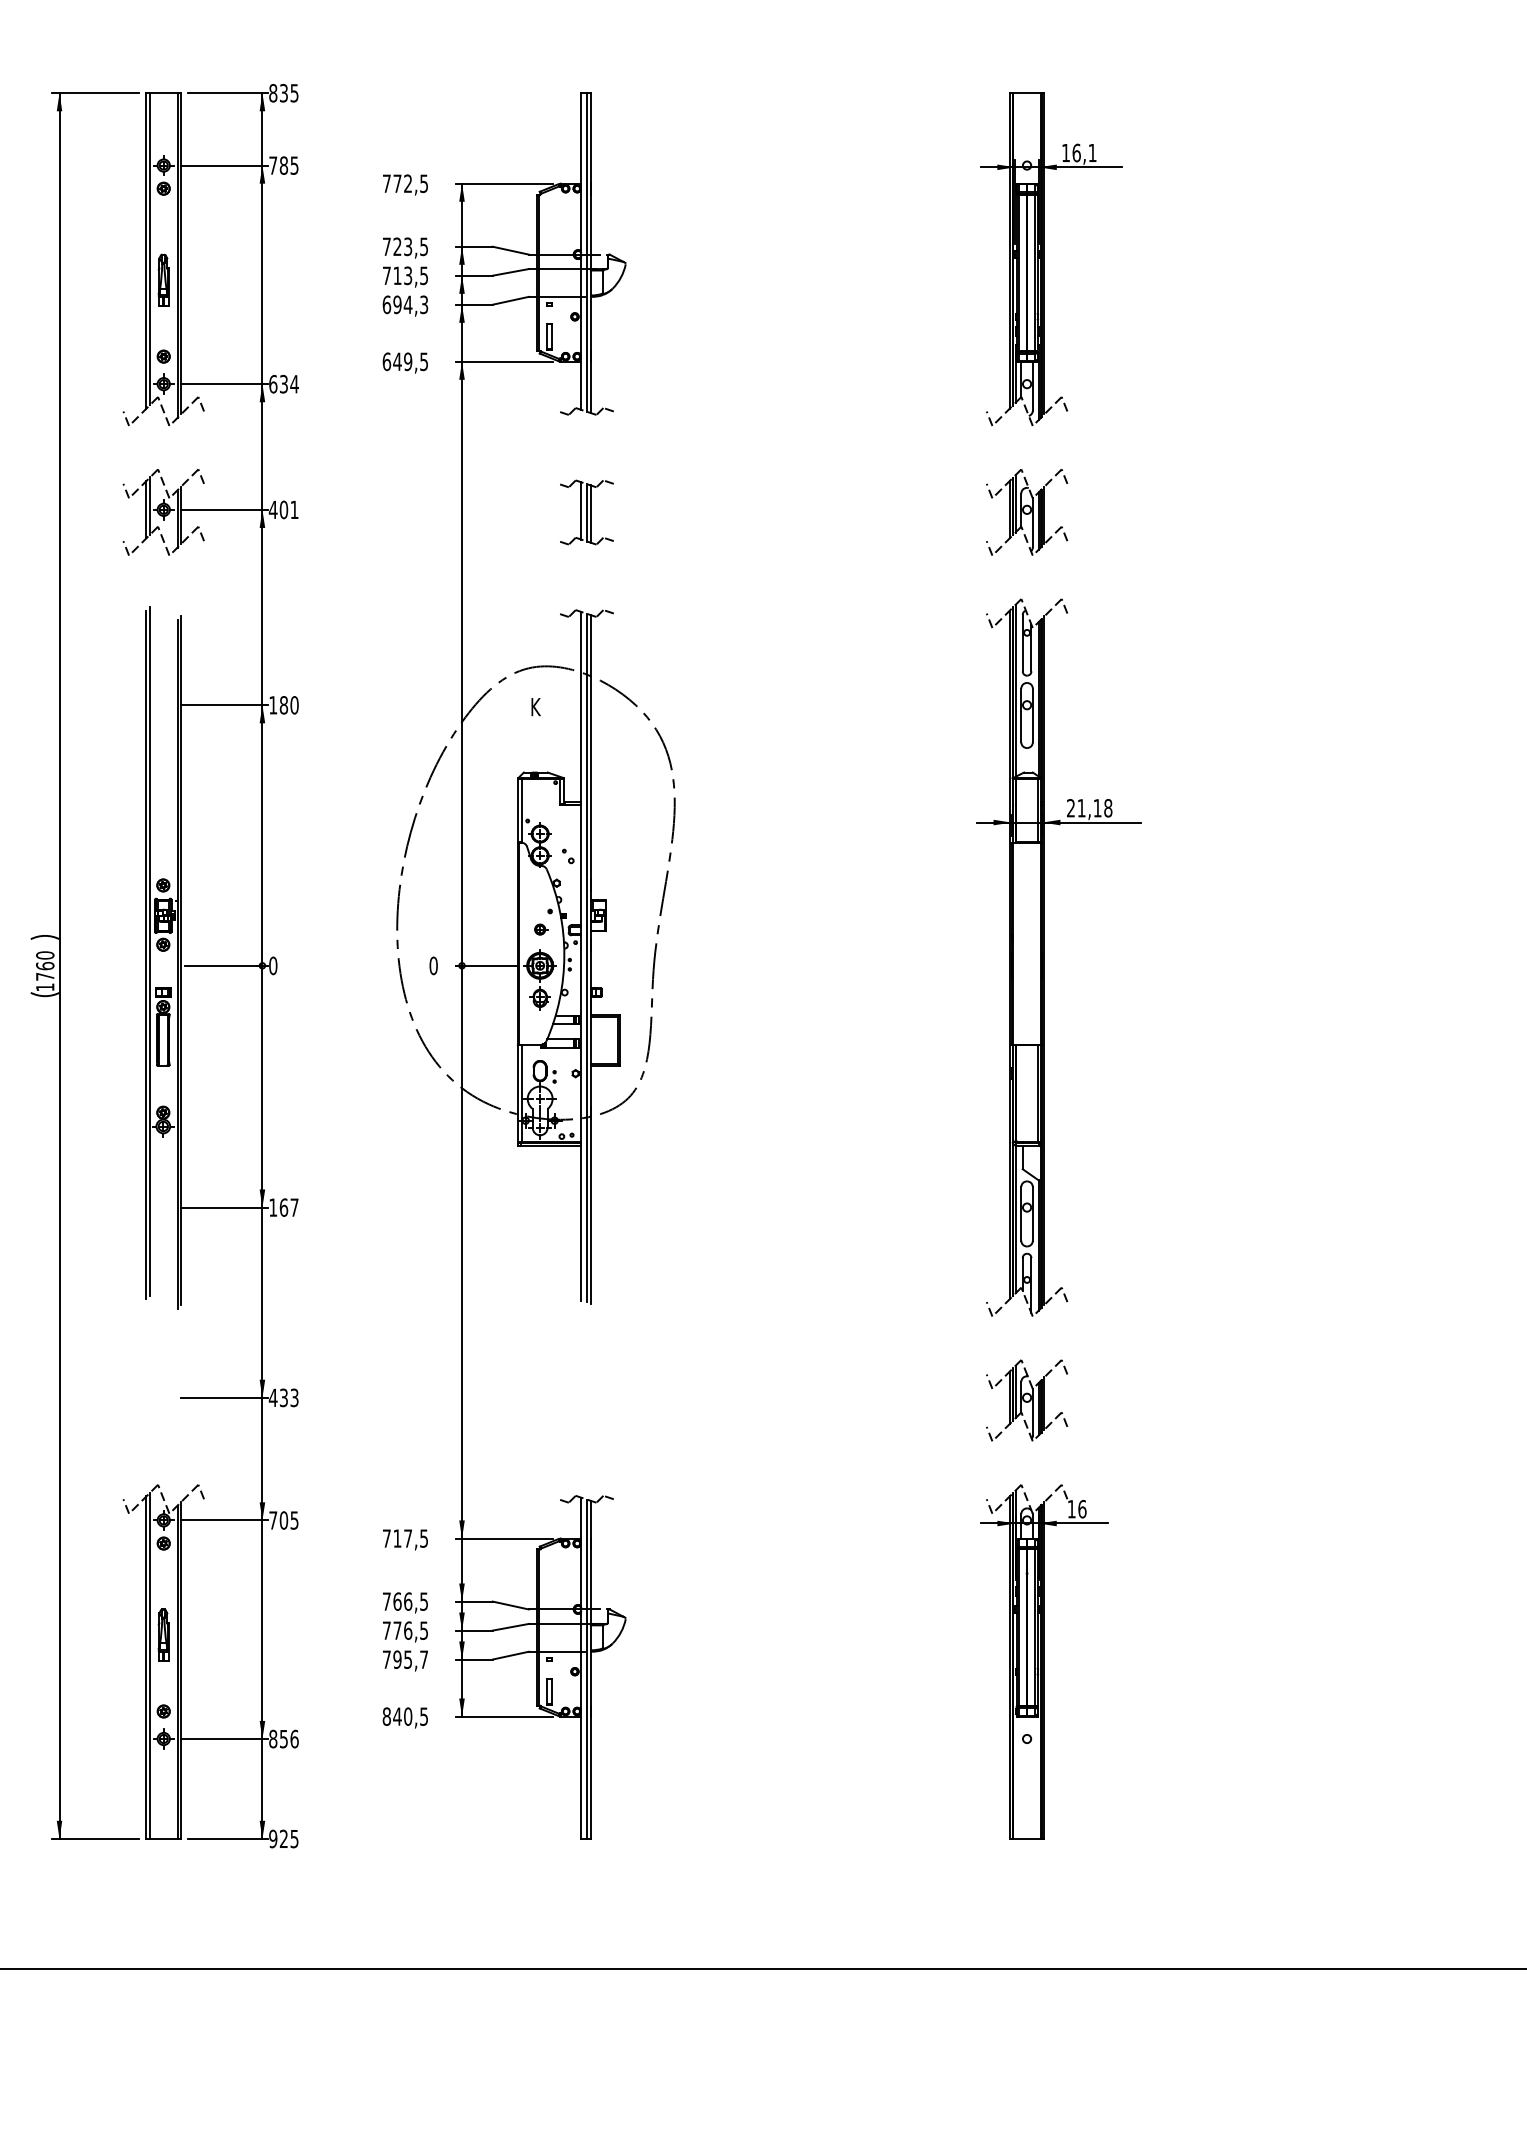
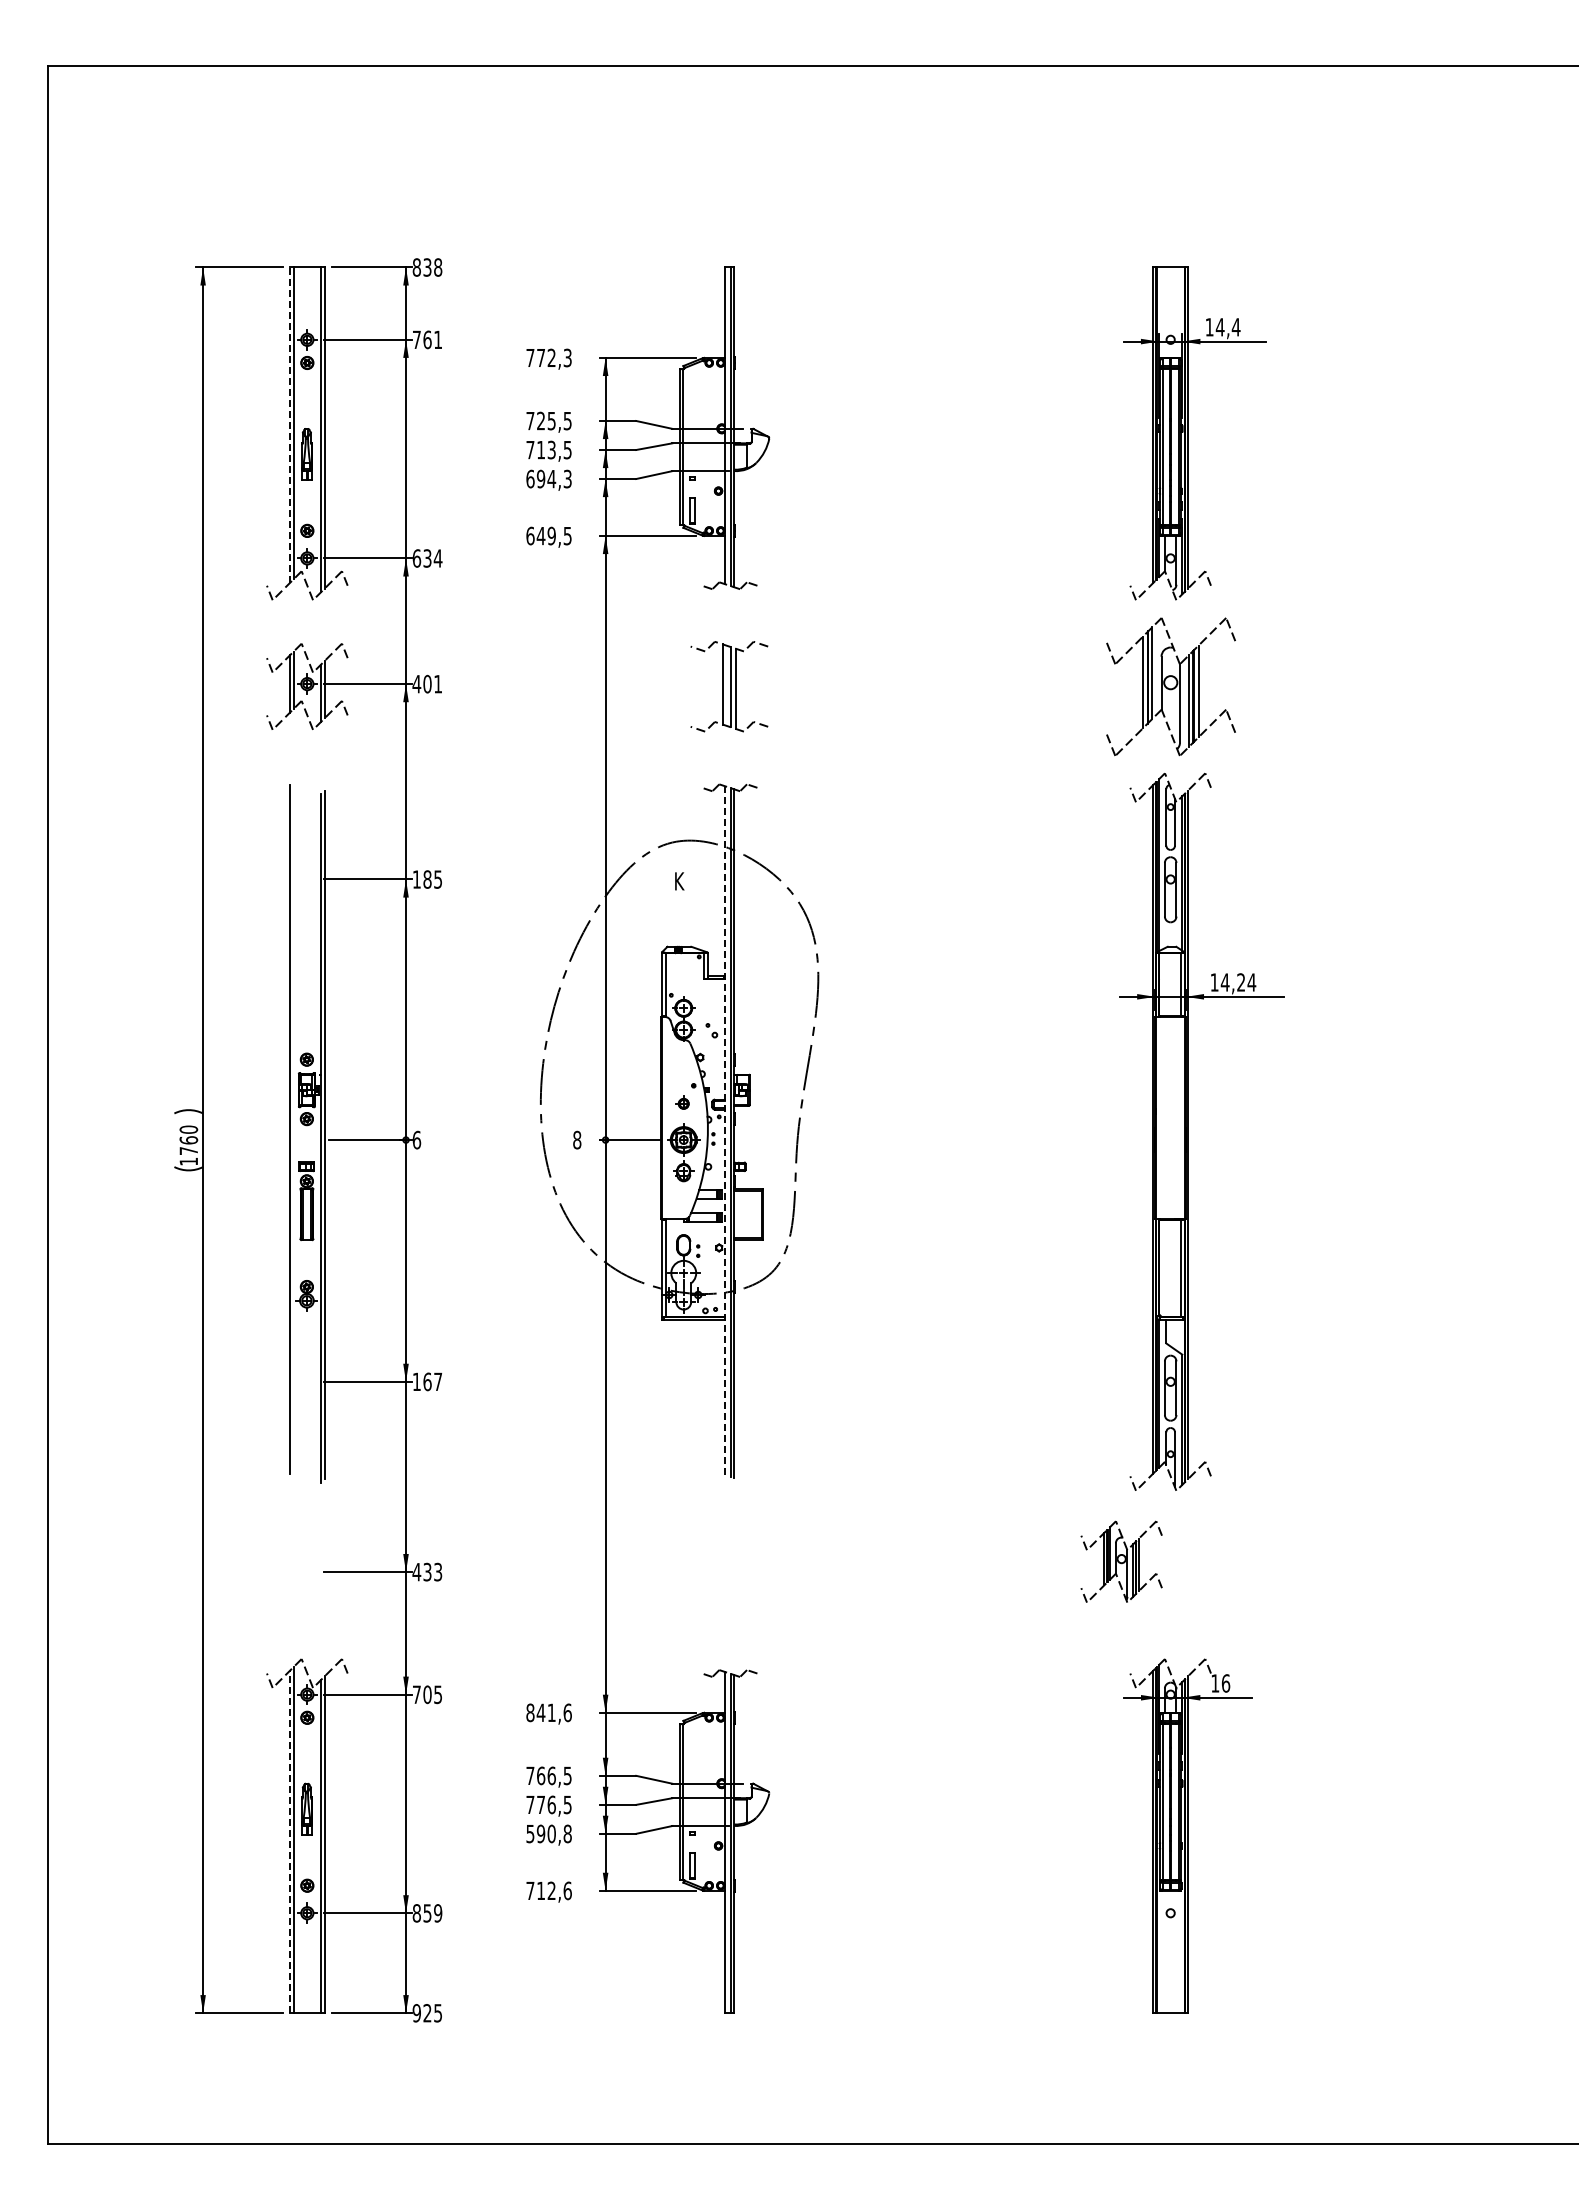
text: (294, 93) -> (438, 267), 835 -> 838
text: (1083, 153) -> (1227, 327), 16,1 -> 14,4
text: (288, 165) -> (432, 339), 785 -> 761
text: (423, 183) -> (567, 357), 772,5 -> 772,3
text: (407, 246) -> (551, 420), 723,5 -> 725,5
line: (145, 251) -> (289, 425), solid -> dashed
part: (586, 512) -> (730, 686), size x1.4
part: (1026, 512) -> (1170, 686), size x1.6
text: (294, 705) -> (438, 879), 180 -> 185
text: (1089, 808) -> (1233, 982), 21,18 -> 14,24
line: (149, 951) -> (293, 1125), removed
line: (581, 957) -> (725, 1131), solid -> dashed
text: (272, 965) -> (416, 1139), 0 -> 6
text: (433, 966) -> (577, 1140), 0 -> 8
part: (1026, 1400) -> (1121, 1561), moved
text: (404, 1538) -> (548, 1712), 717,5 -> 841,6
text: (404, 1659) -> (548, 1833), 795,7 -> 590,8
line: (145, 1667) -> (289, 1841), solid -> dashed
text: (404, 1716) -> (548, 1890), 840,5 -> 712,6
text: (294, 1739) -> (438, 1913), 856 -> 859

